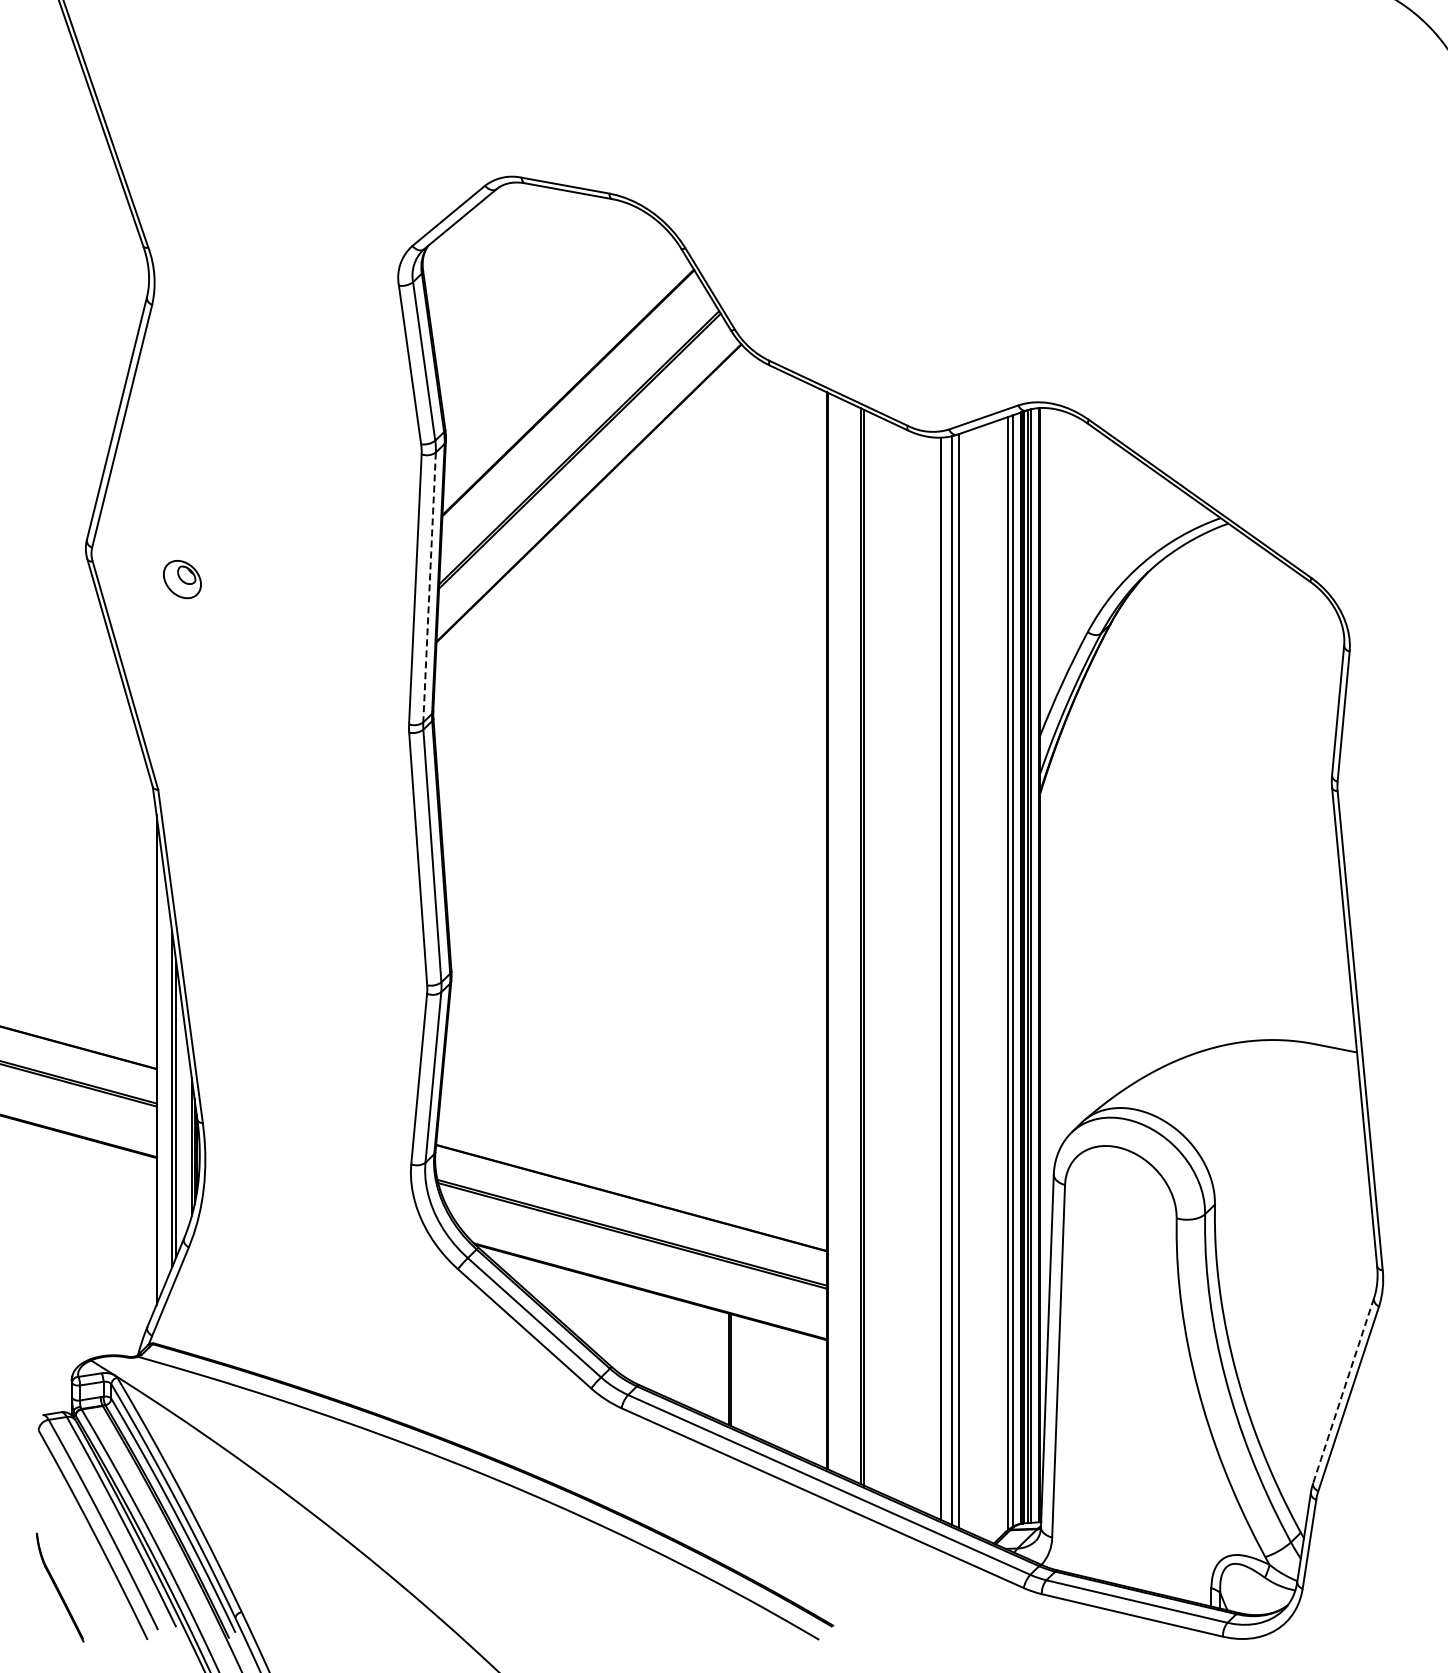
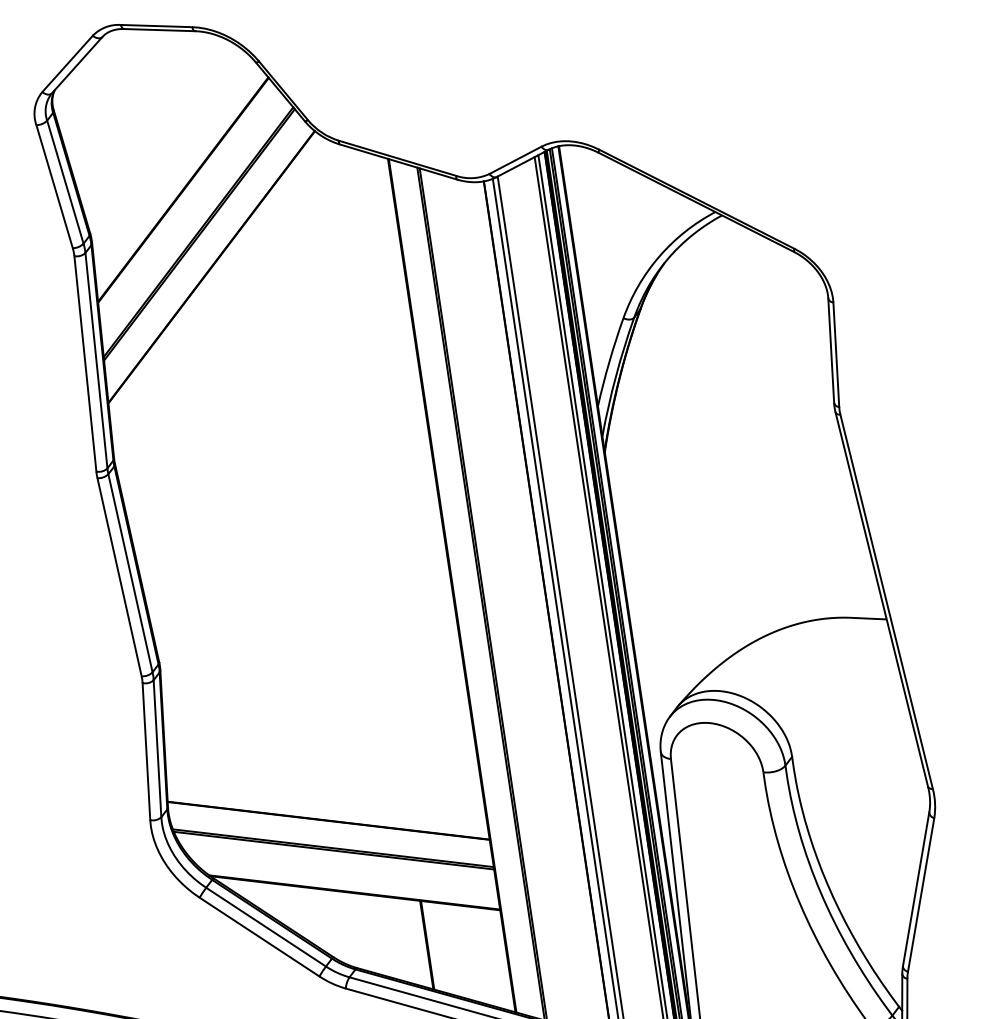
line: (429, 588) -> (96, 361), dashed -> solid
line: (1343, 1391) -> (916, 889), dashed -> solid

